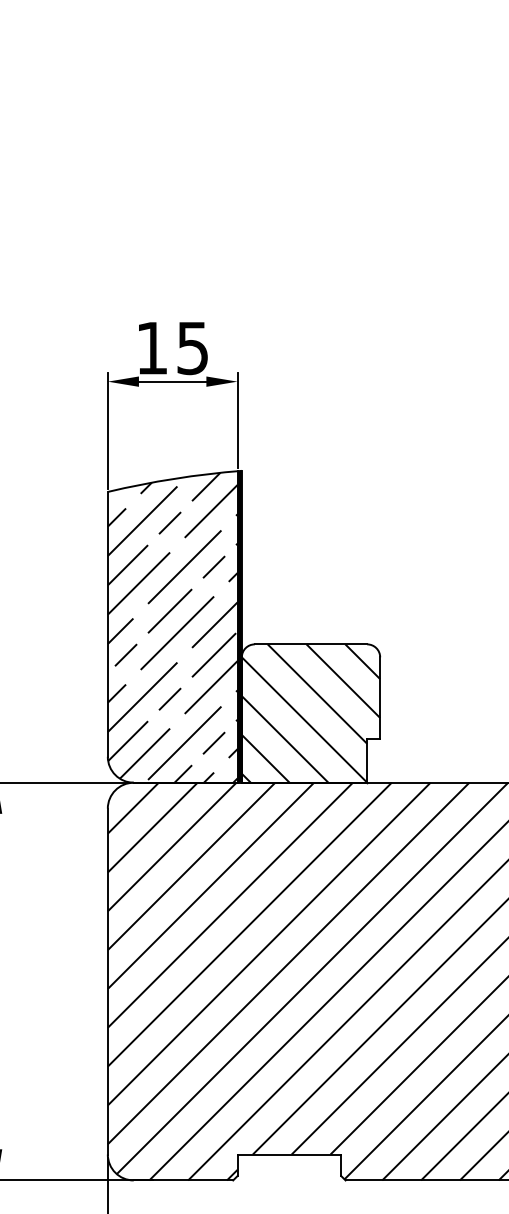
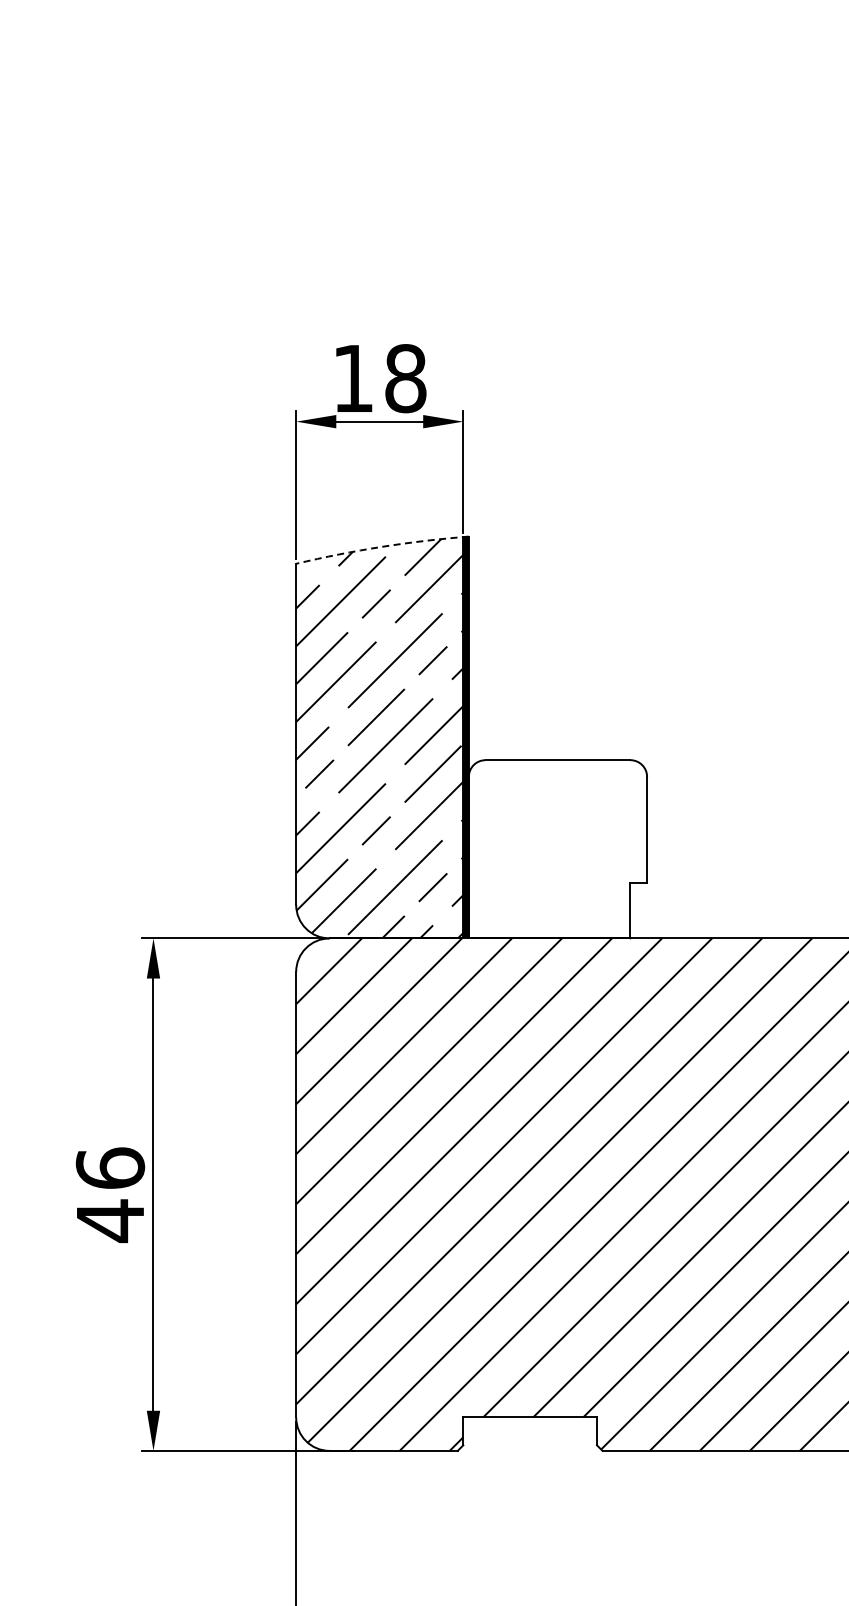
text: (192, 348) -> (405, 378), 15 -> 18
arc: (174, 478) -> (382, 546), solid -> dashed
hatch: (310, 713) -> (557, 849), removed

